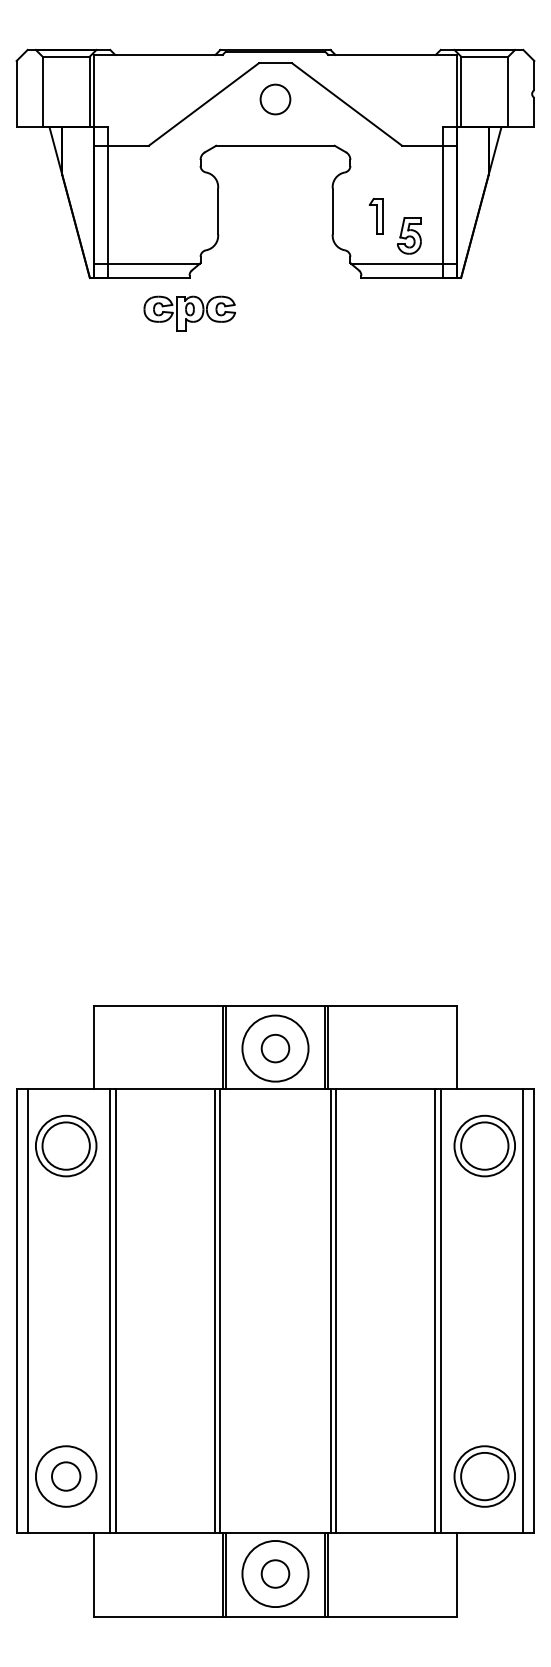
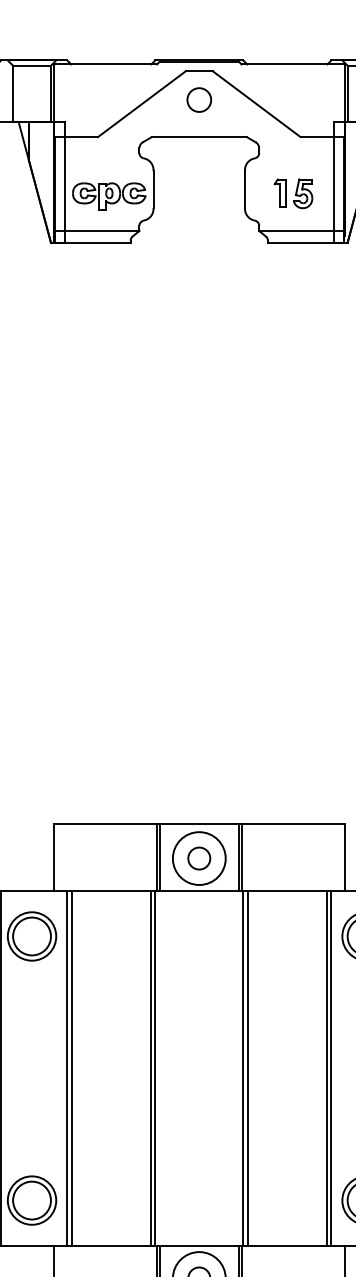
part: (409, 235) -> (303, 193), moved
part: (189, 313) -> (109, 196), moved
circle: (65, 1476) -> (31, 1200), size x1.67

